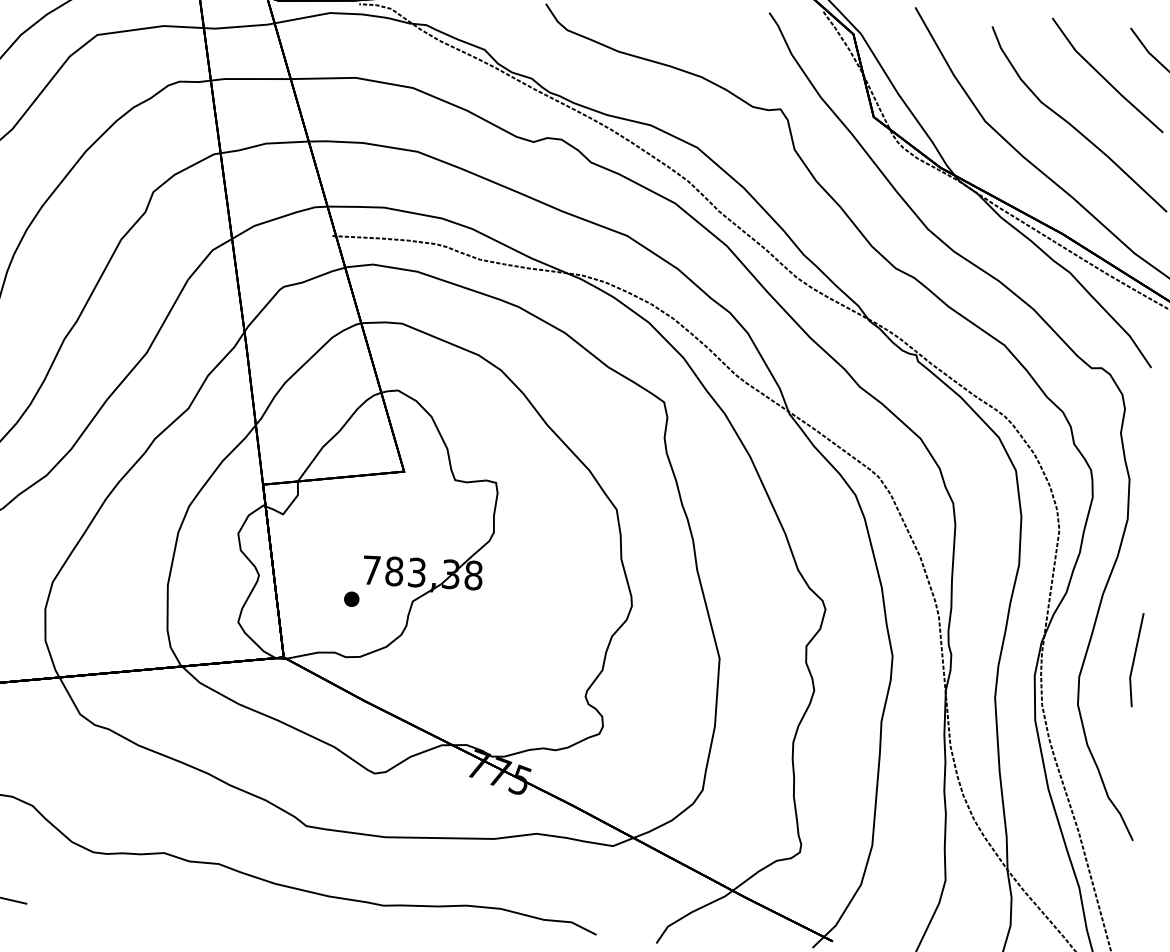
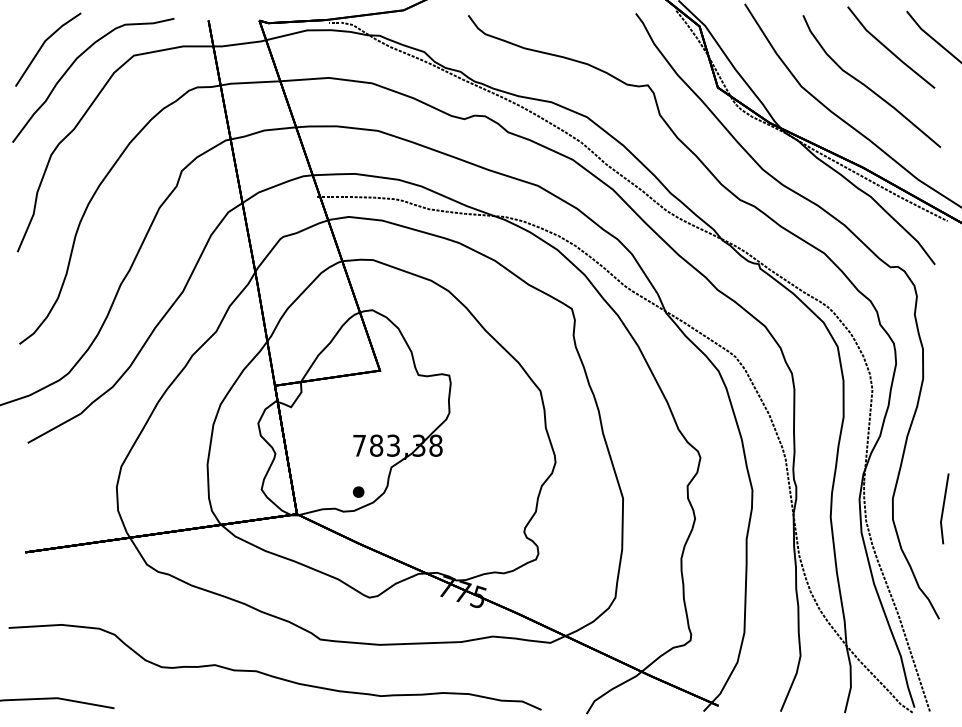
part: (351, 598) -> (358, 491), moved
line: (1135, 659) -> (944, 508), moved

